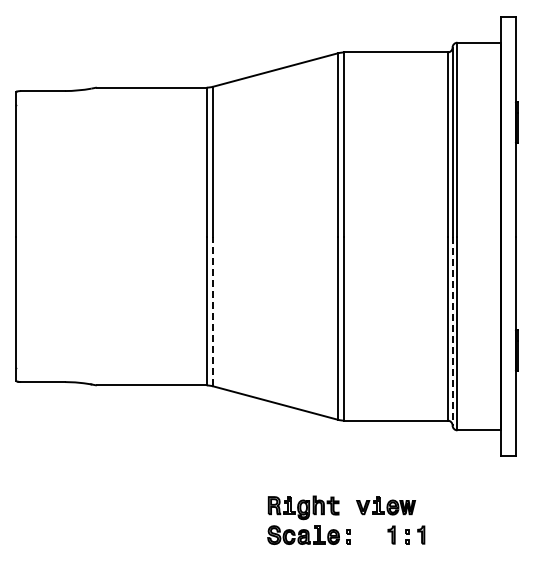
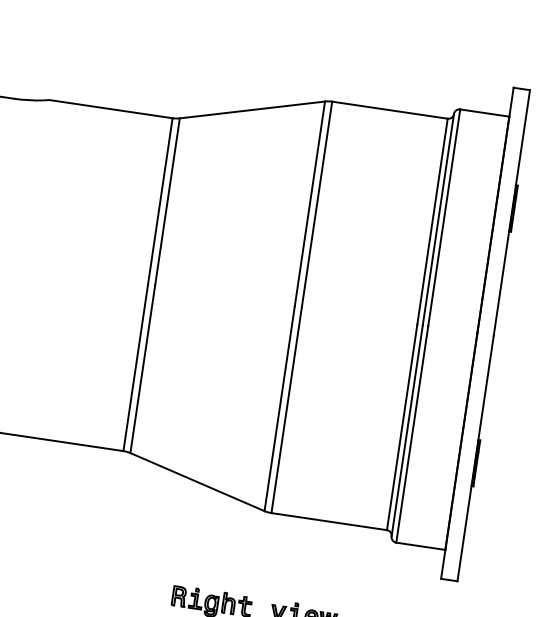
line: (213, 311) -> (143, 369), dashed -> solid
line: (452, 331) -> (407, 431), dashed -> solid

